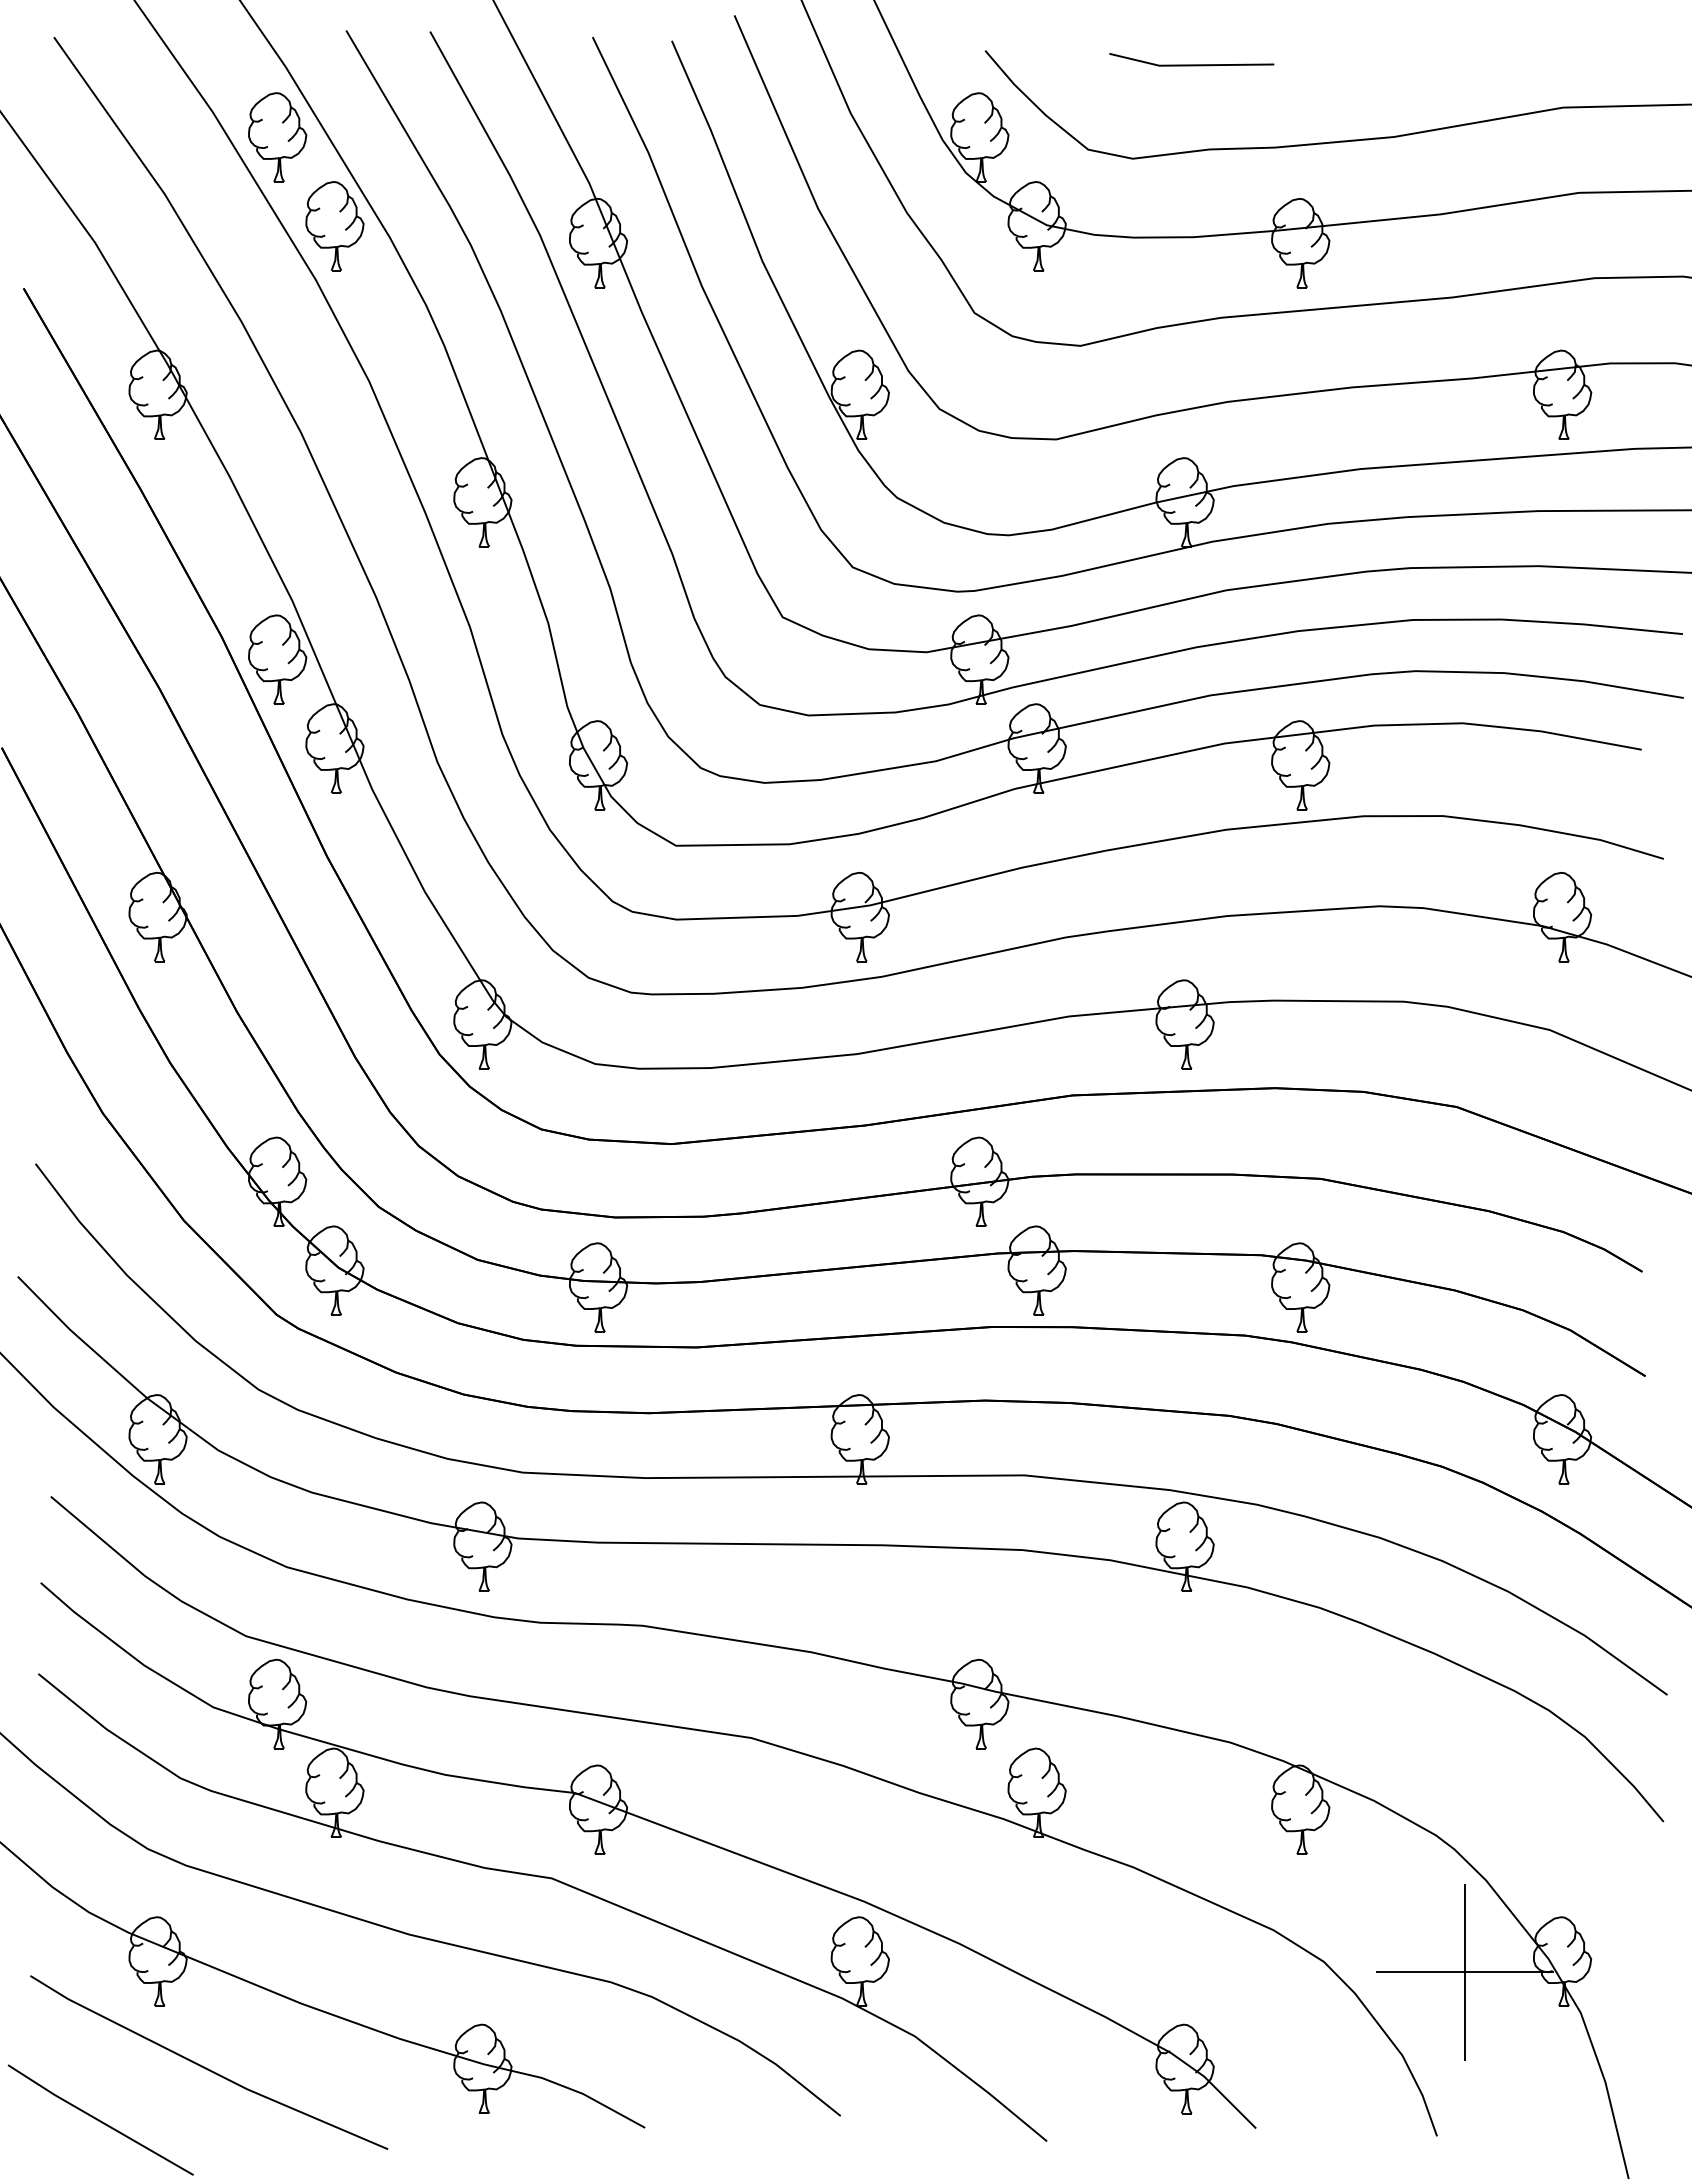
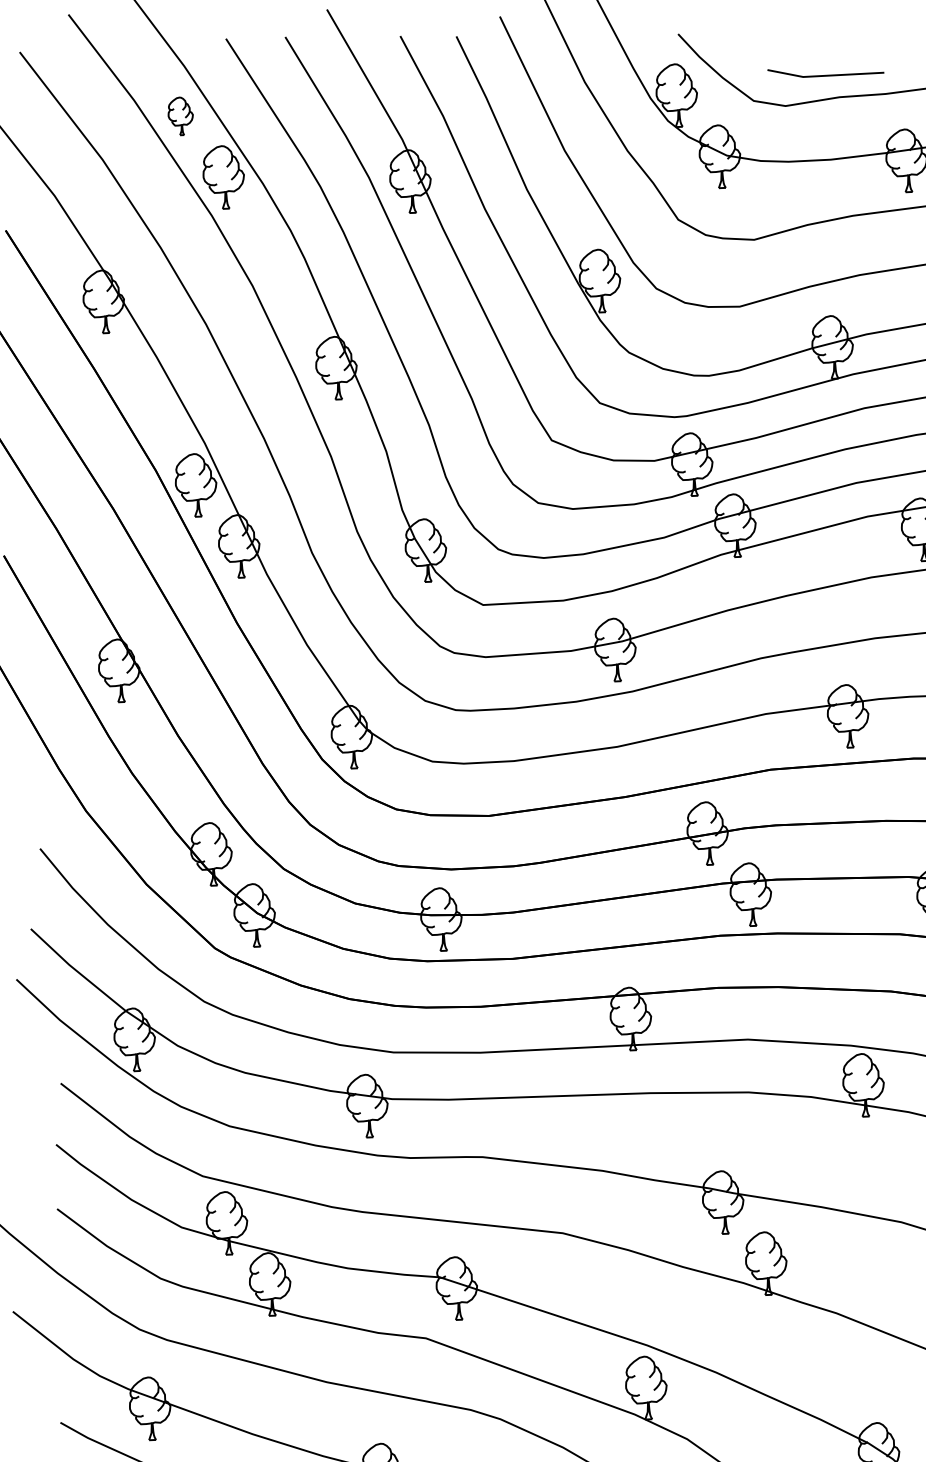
line: (1191, 64) -> (825, 75), moved
part: (277, 137) -> (180, 116), size x0.6

